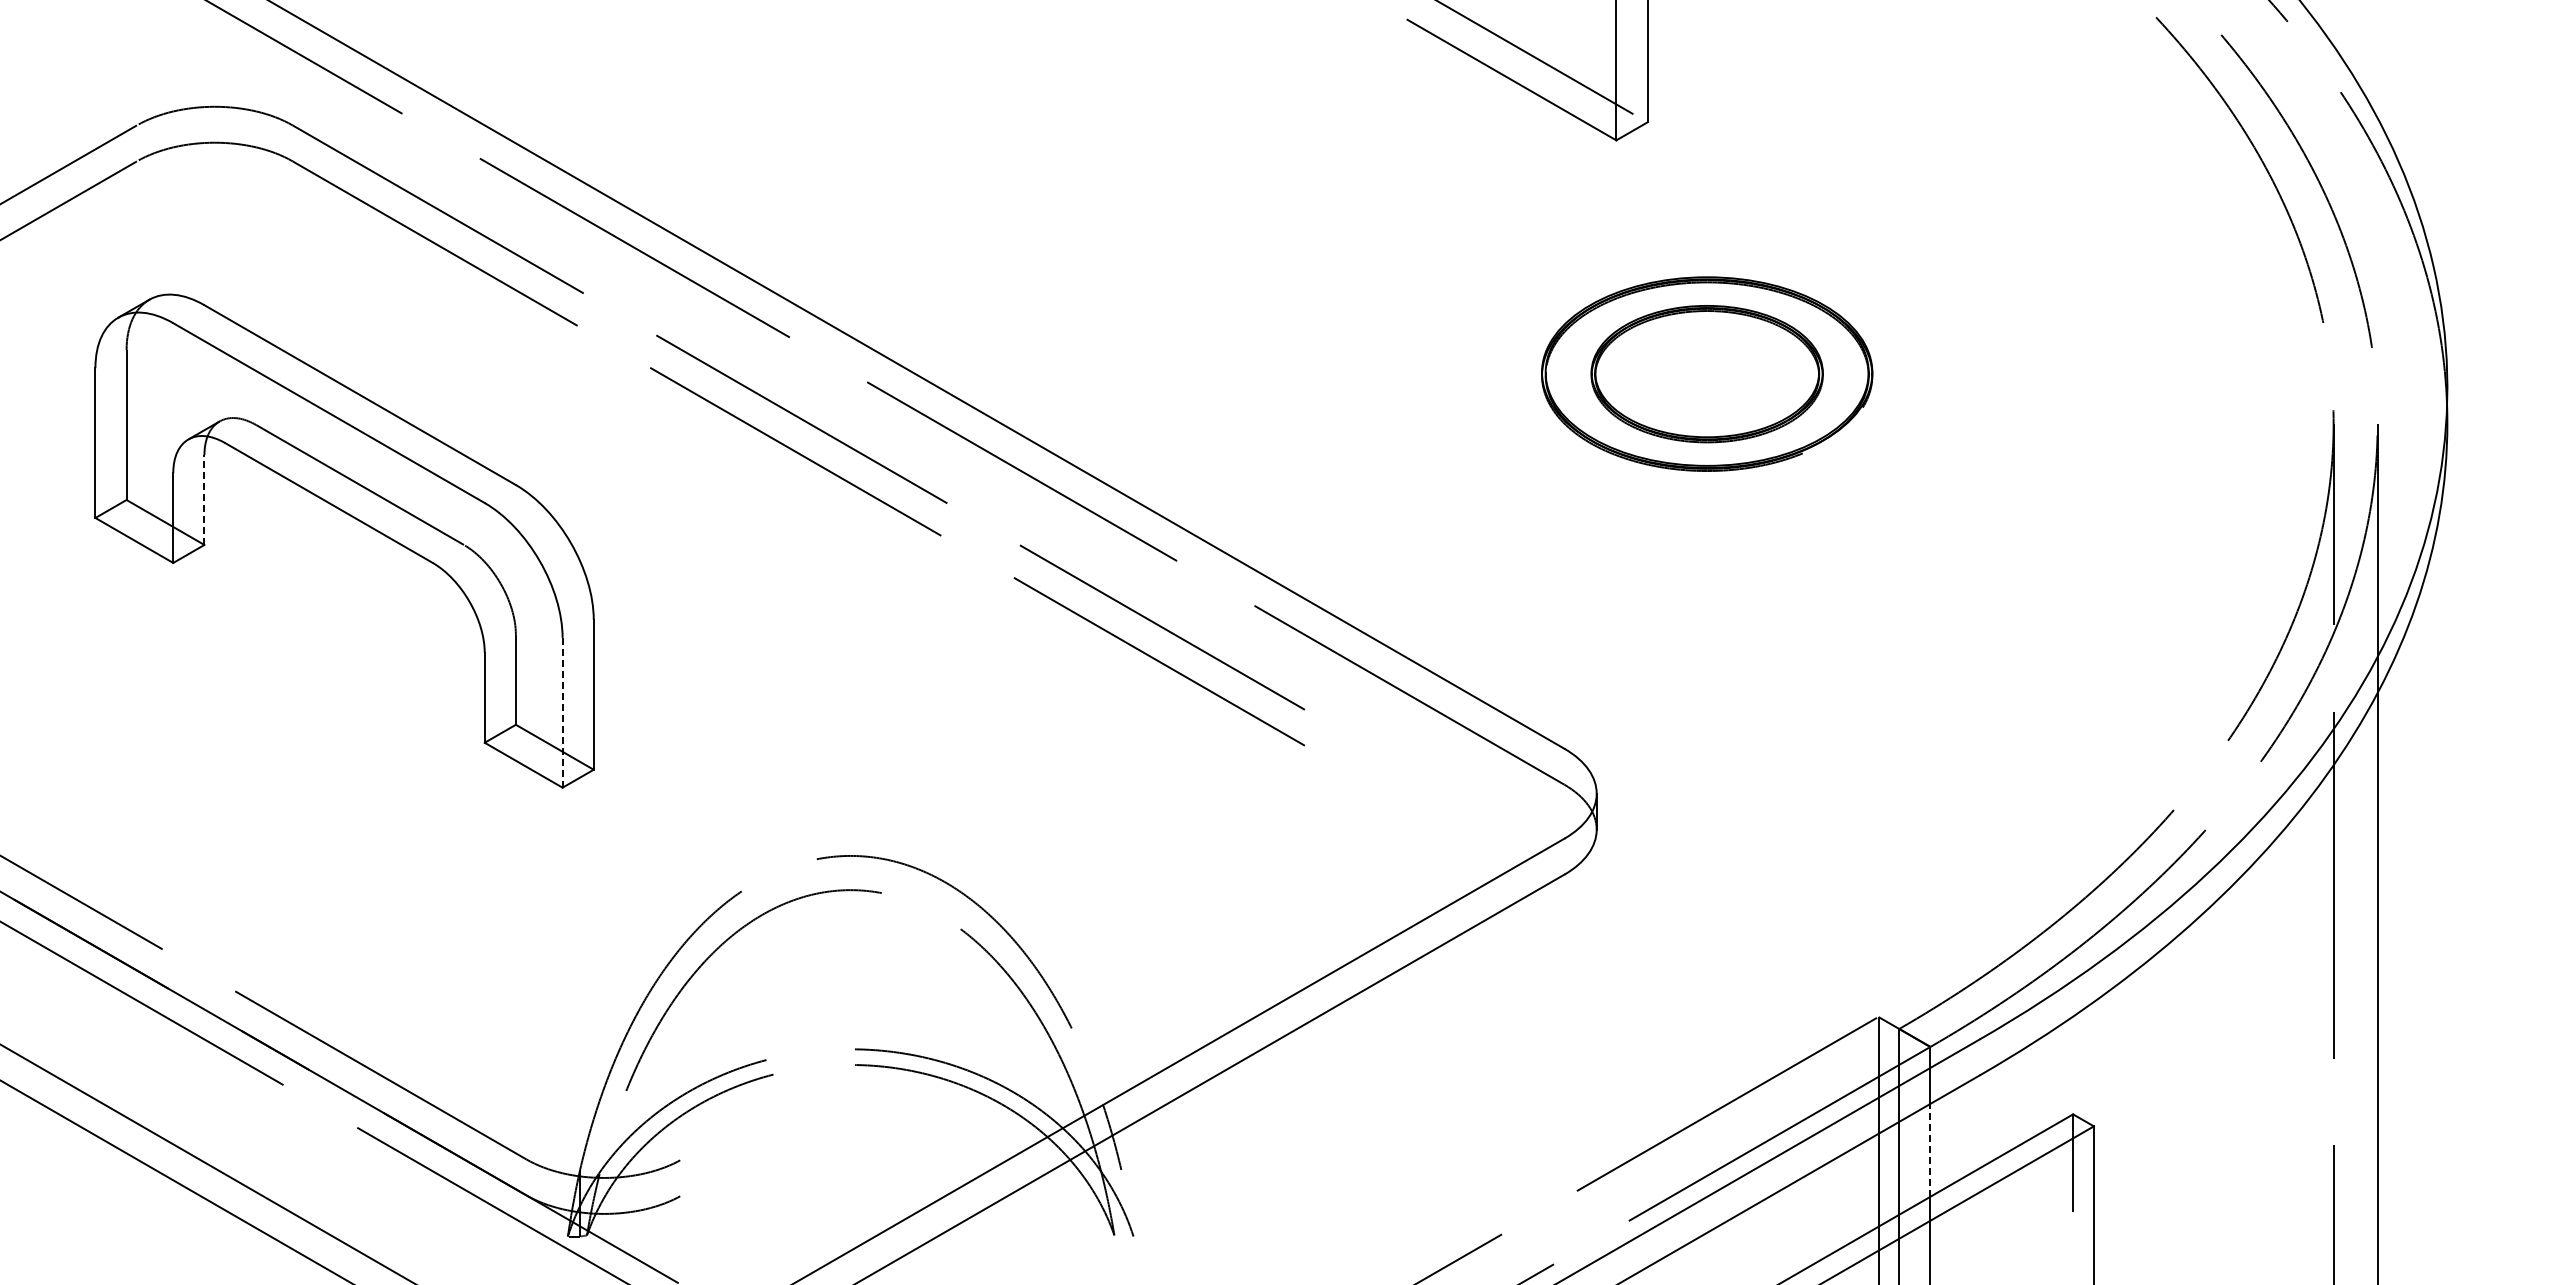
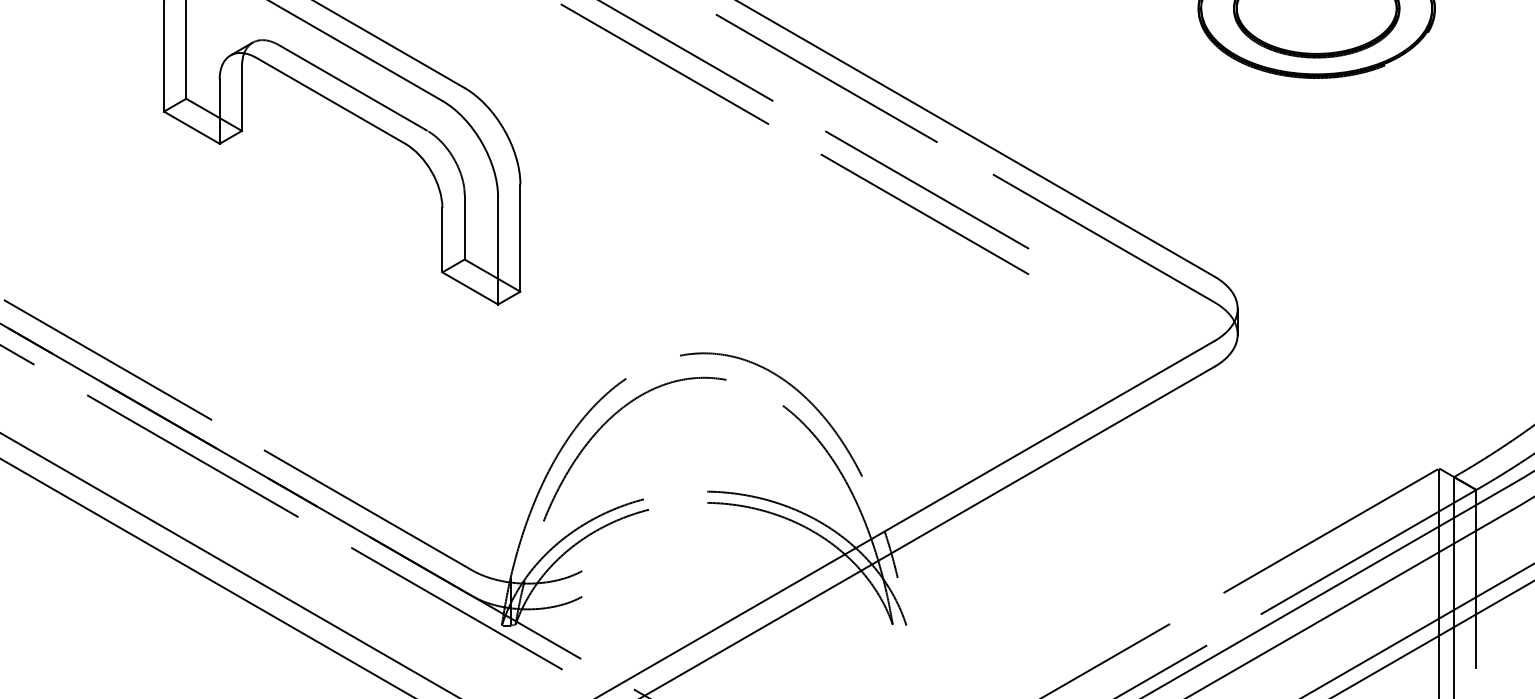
line: (204, 500) -> (242, 99), dashed -> solid
line: (562, 712) -> (498, 250), dashed -> solid
line: (1930, 1149) -> (1476, 563), dashed -> solid

